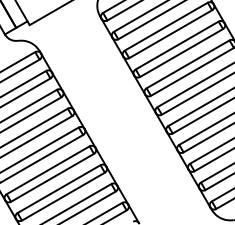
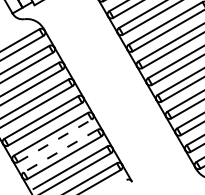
line: (52, 177) -> (54, 140), solid -> dashed
line: (59, 189) -> (61, 151), solid -> dashed

